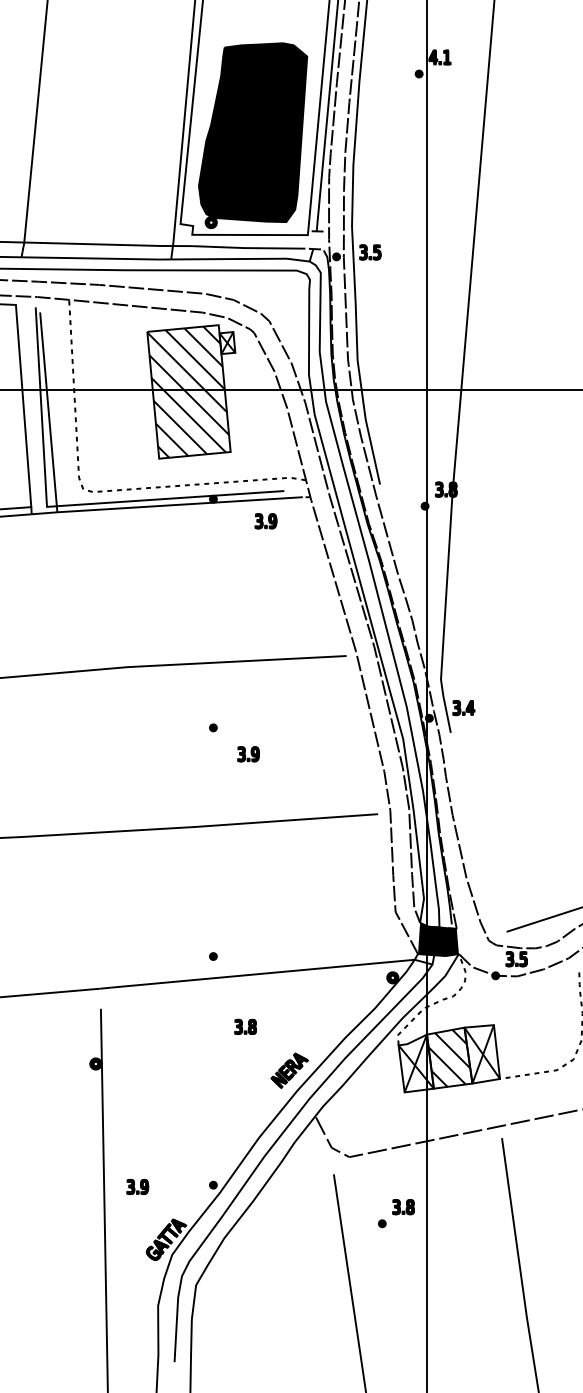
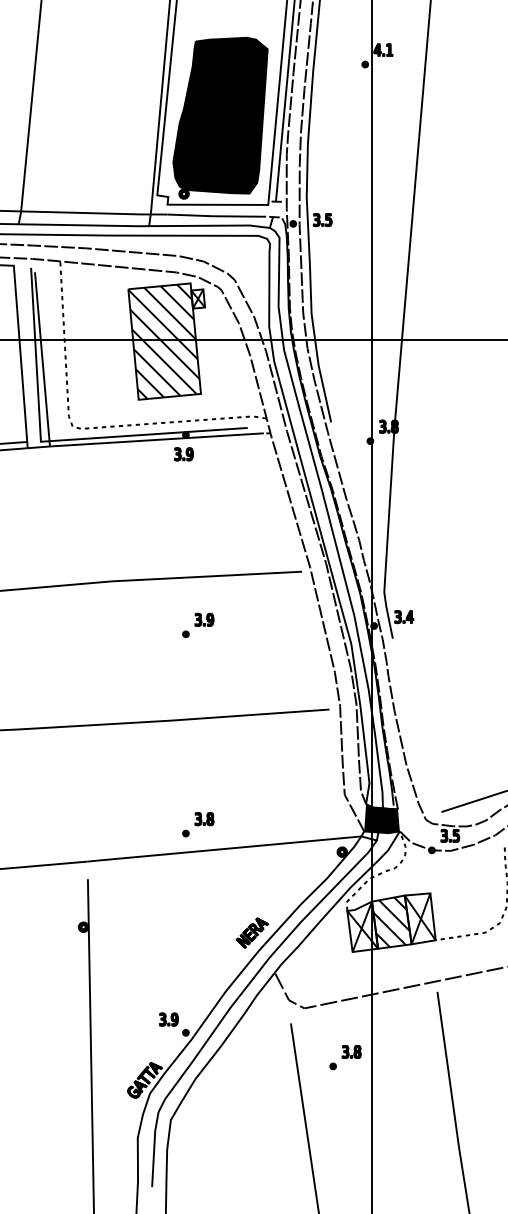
text: (265, 521) -> (183, 454), moved
text: (248, 754) -> (204, 620), moved
text: (245, 1026) -> (204, 818), moved
text: (137, 1186) -> (168, 1019), moved

